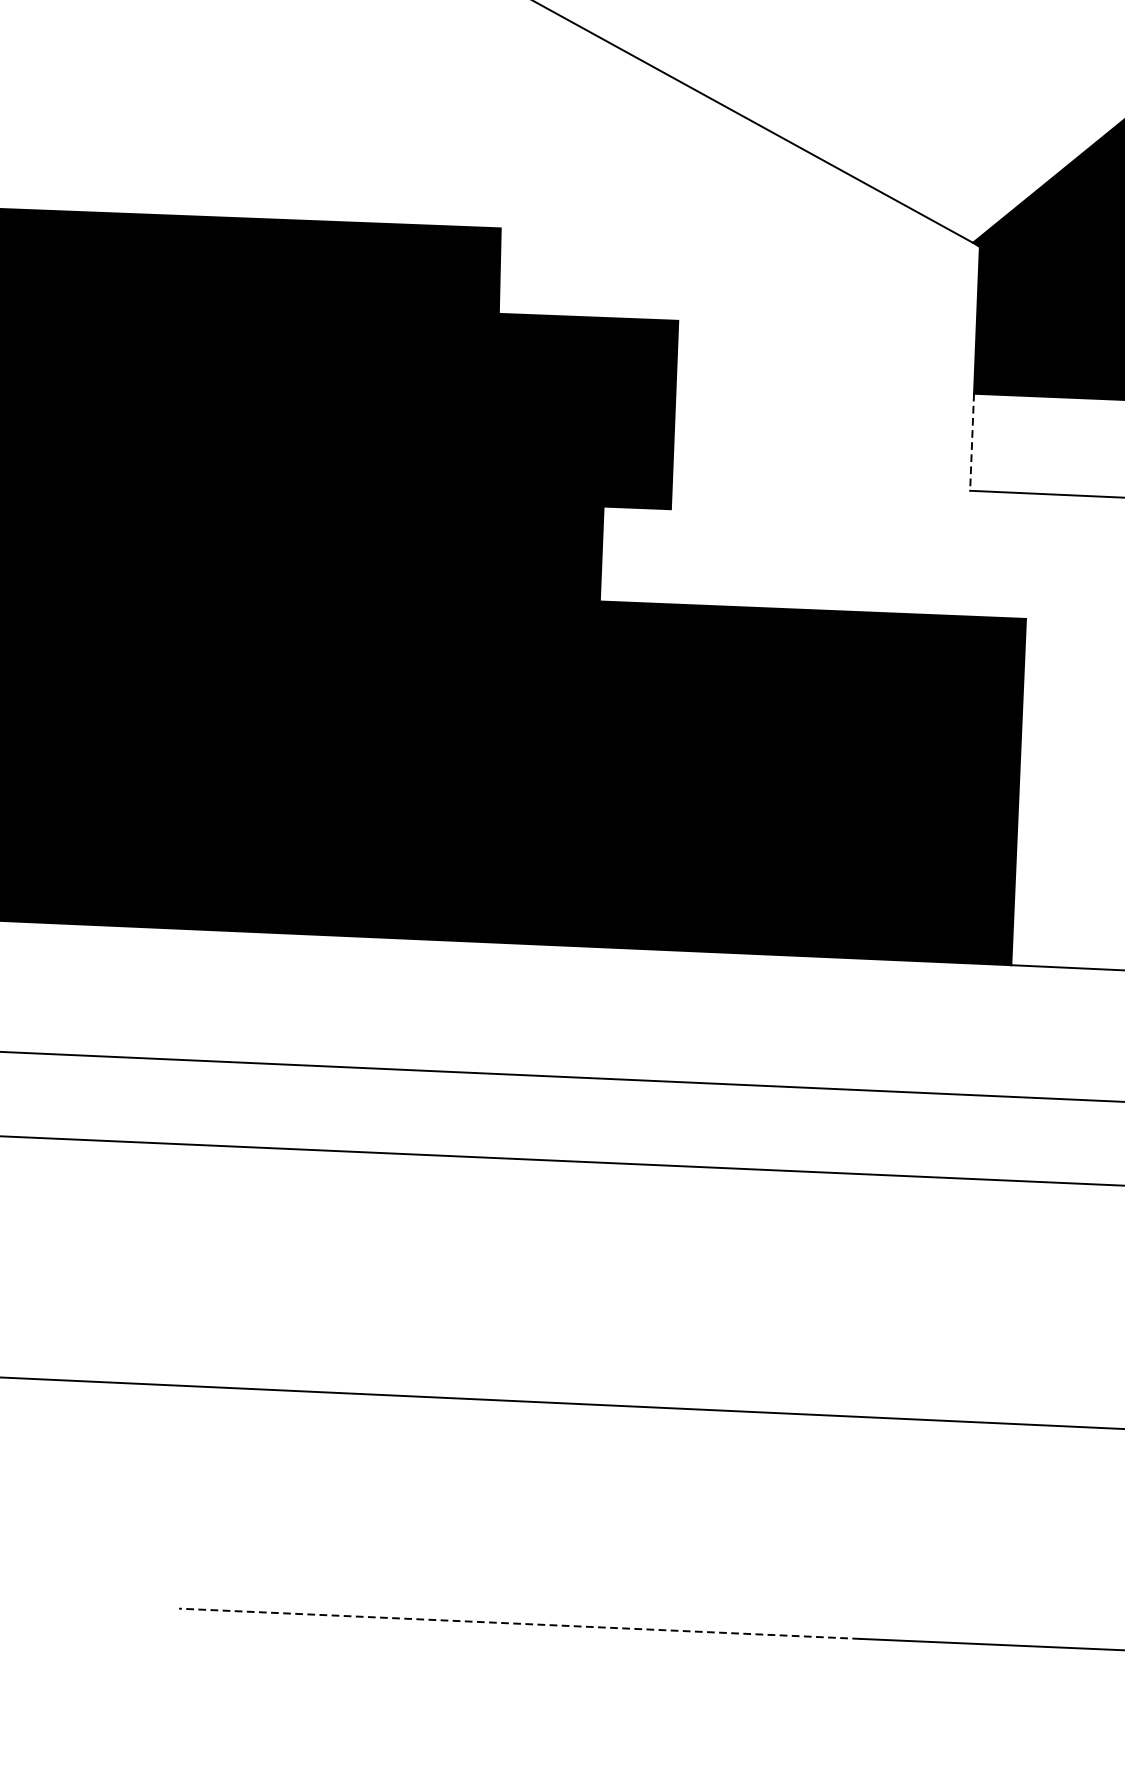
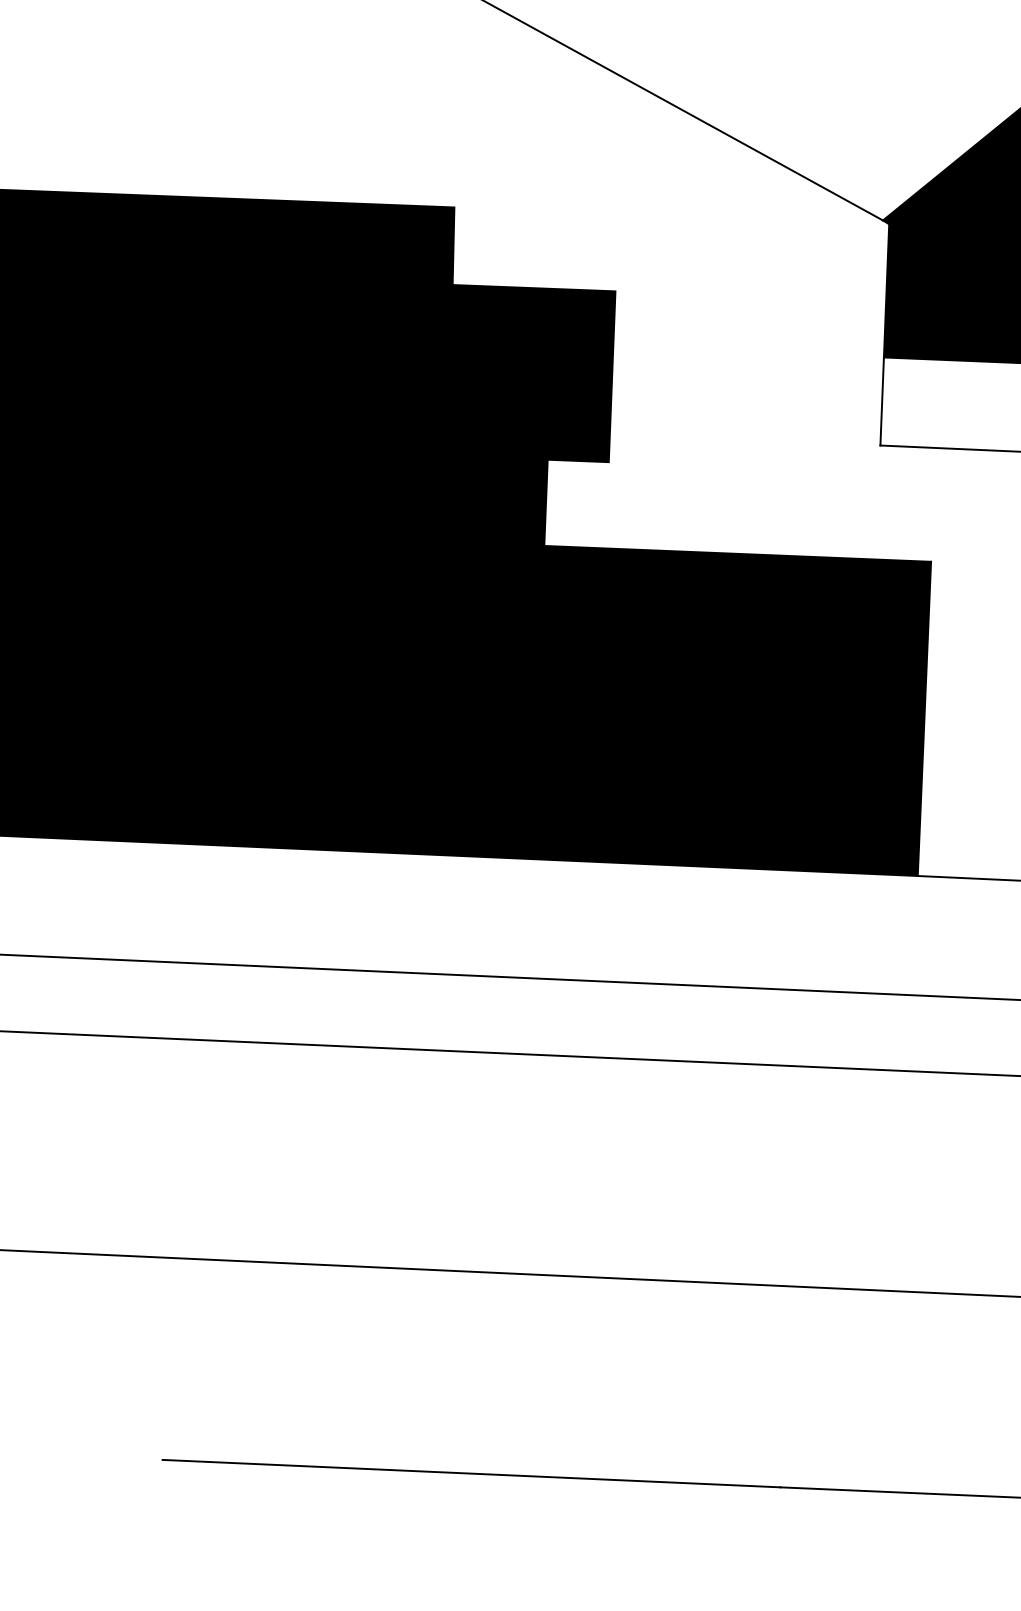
line: (972, 442) -> (882, 401), dashed -> solid
line: (519, 1623) -> (471, 1473), dashed -> solid

